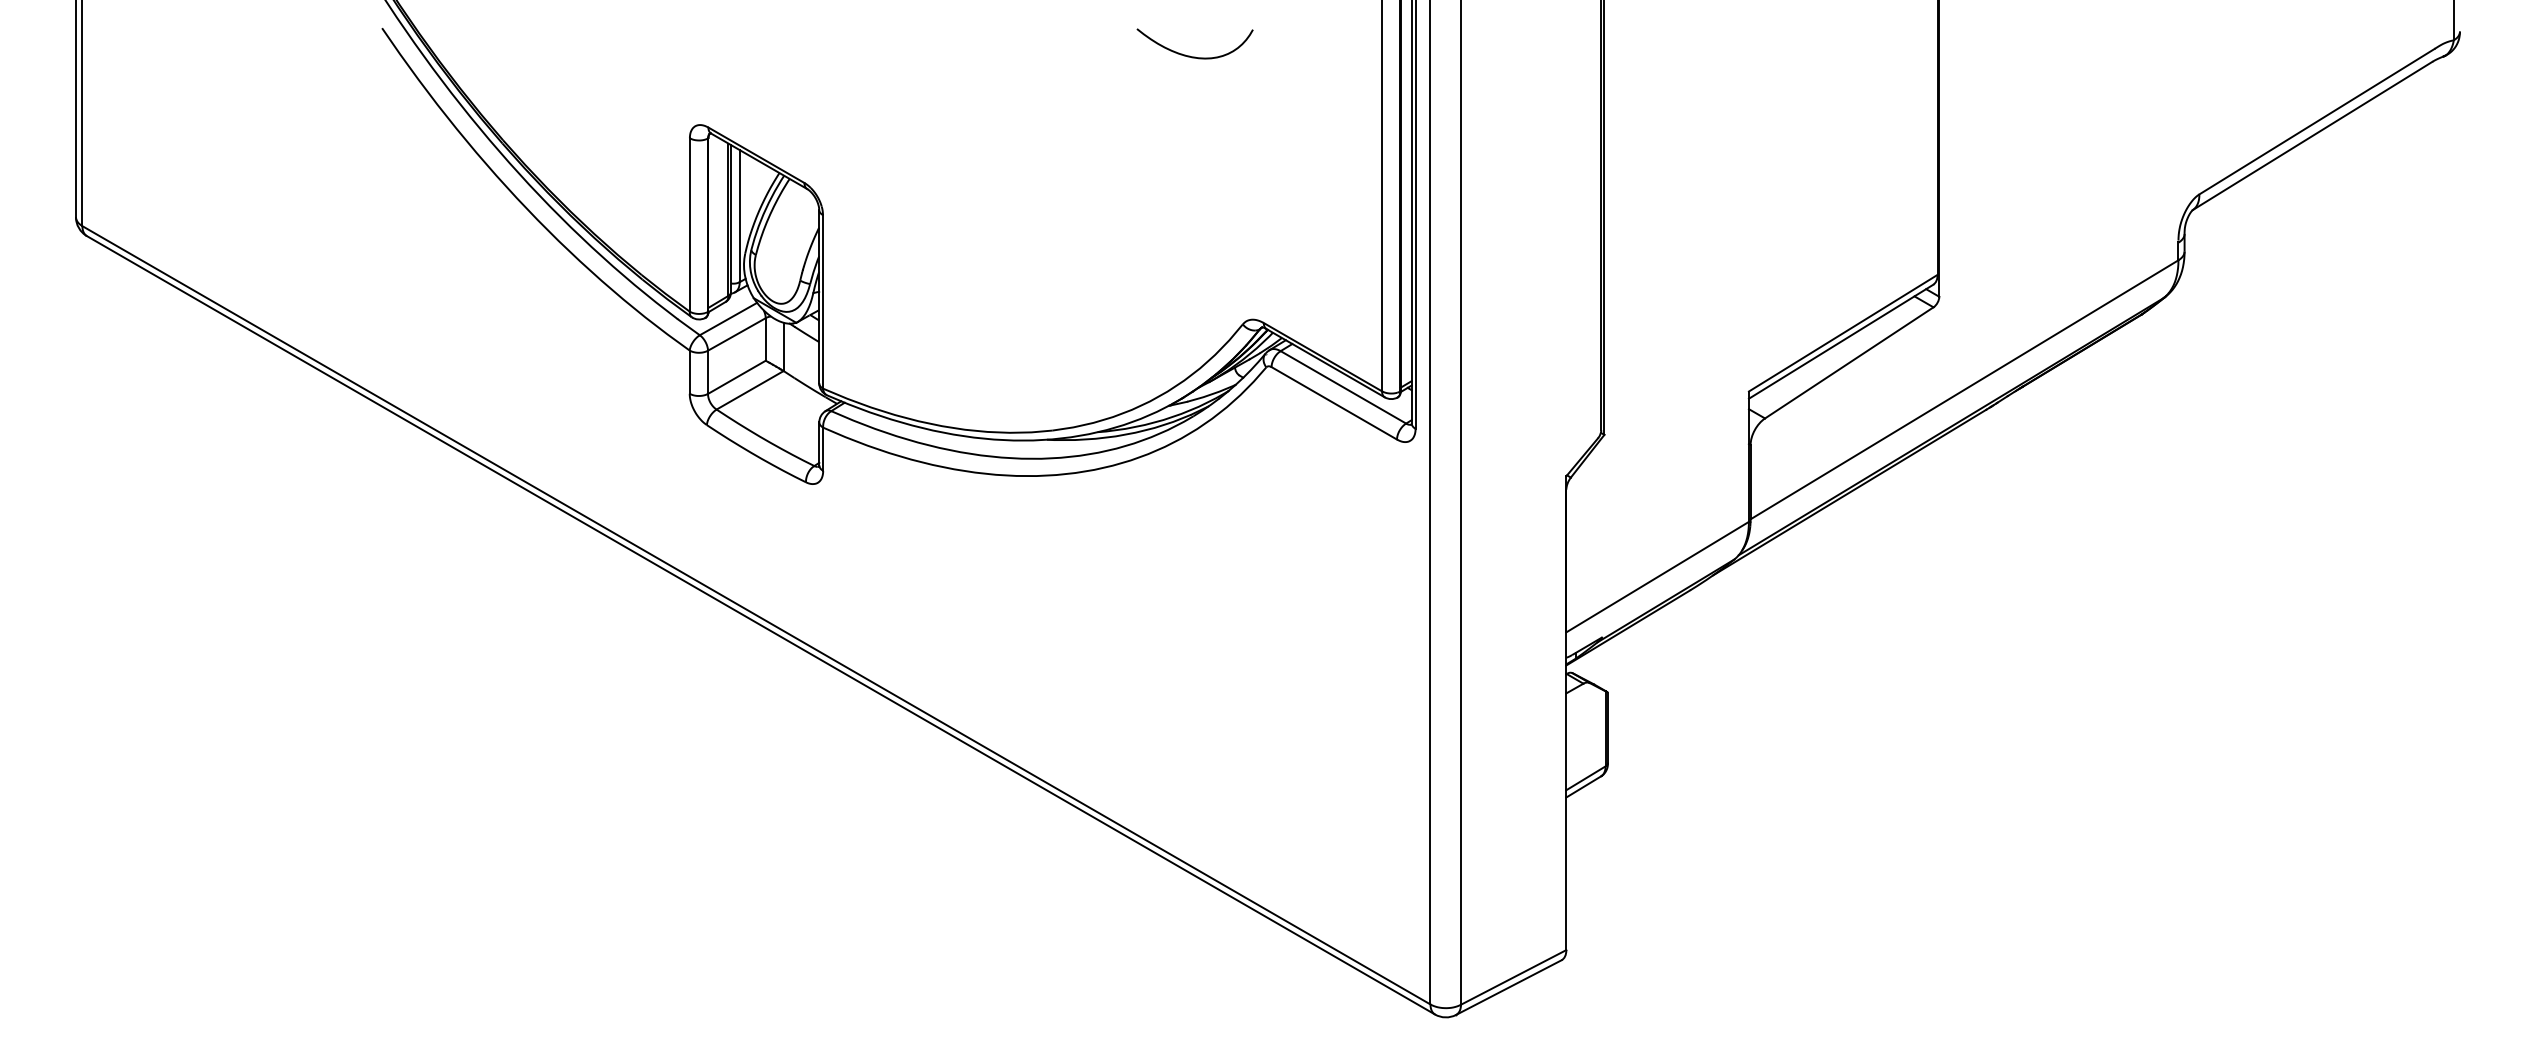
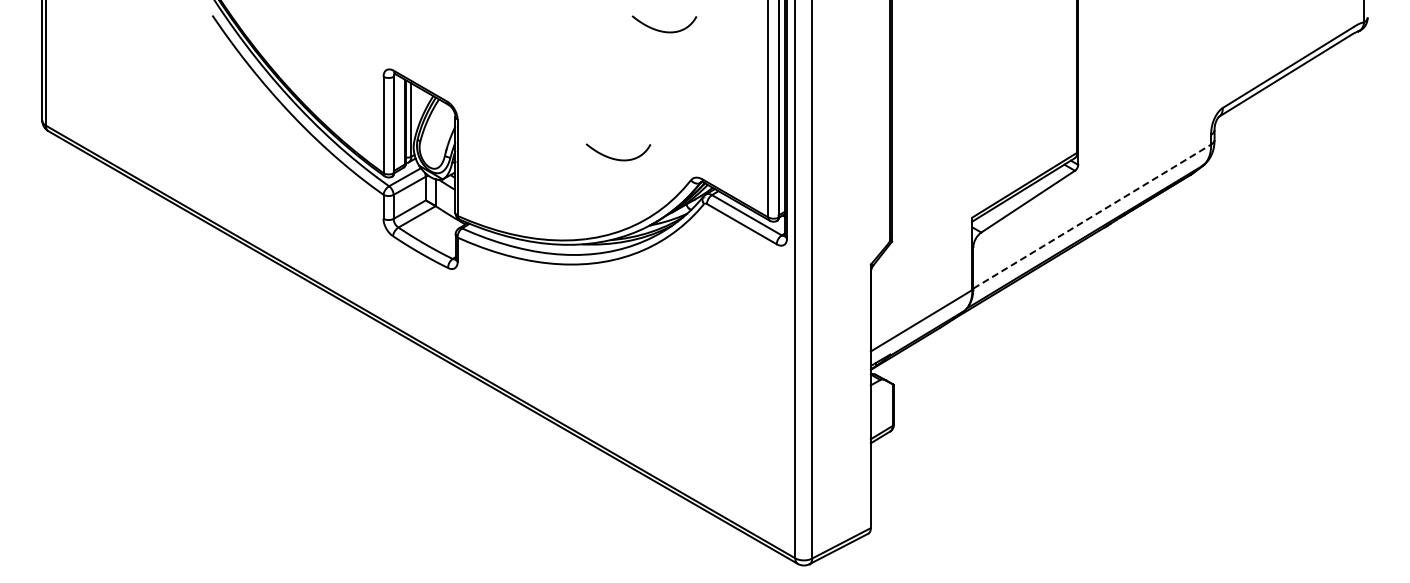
curve: (1110, 285) -> (617, 158), added
line: (1964, 389) -> (1092, 216), solid -> dashed

